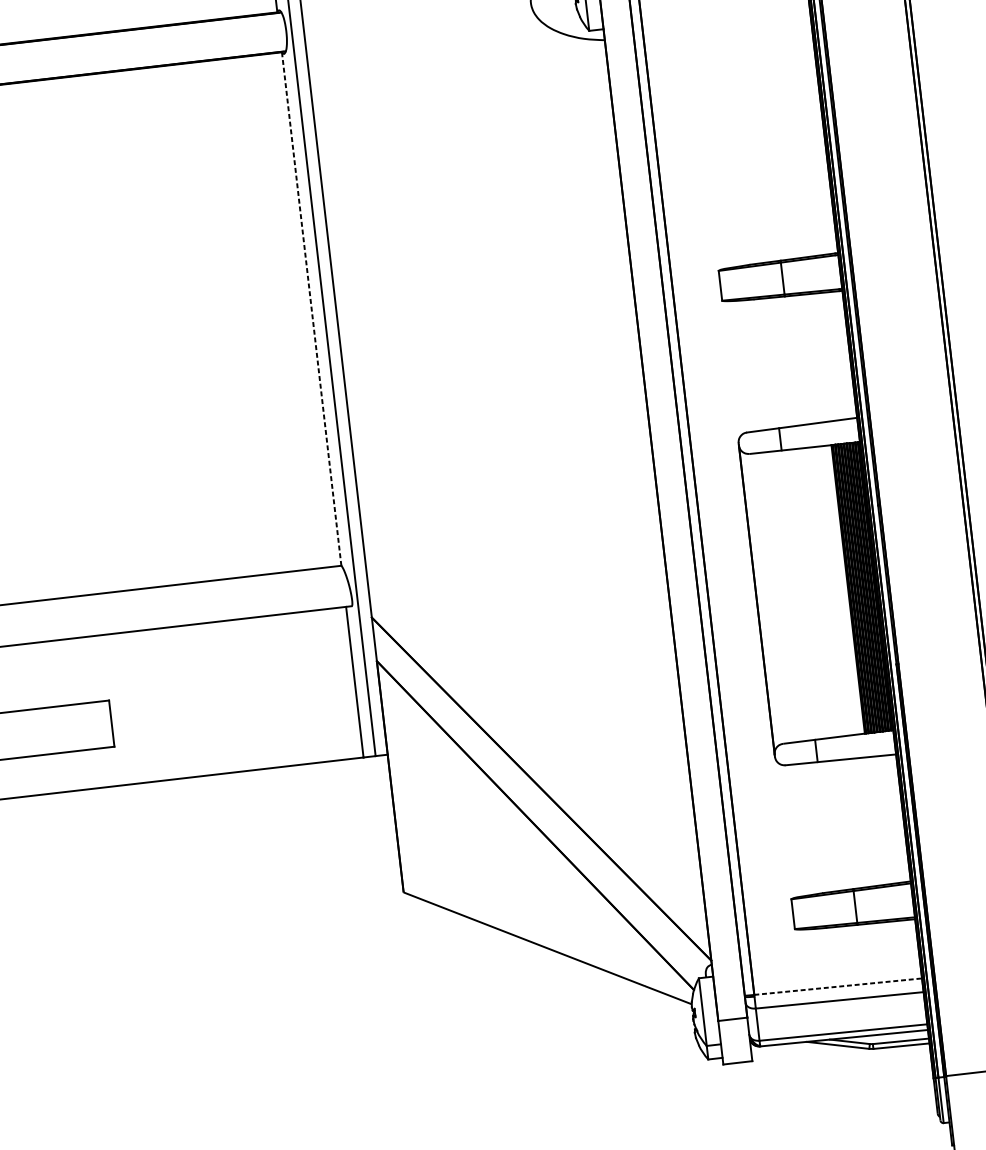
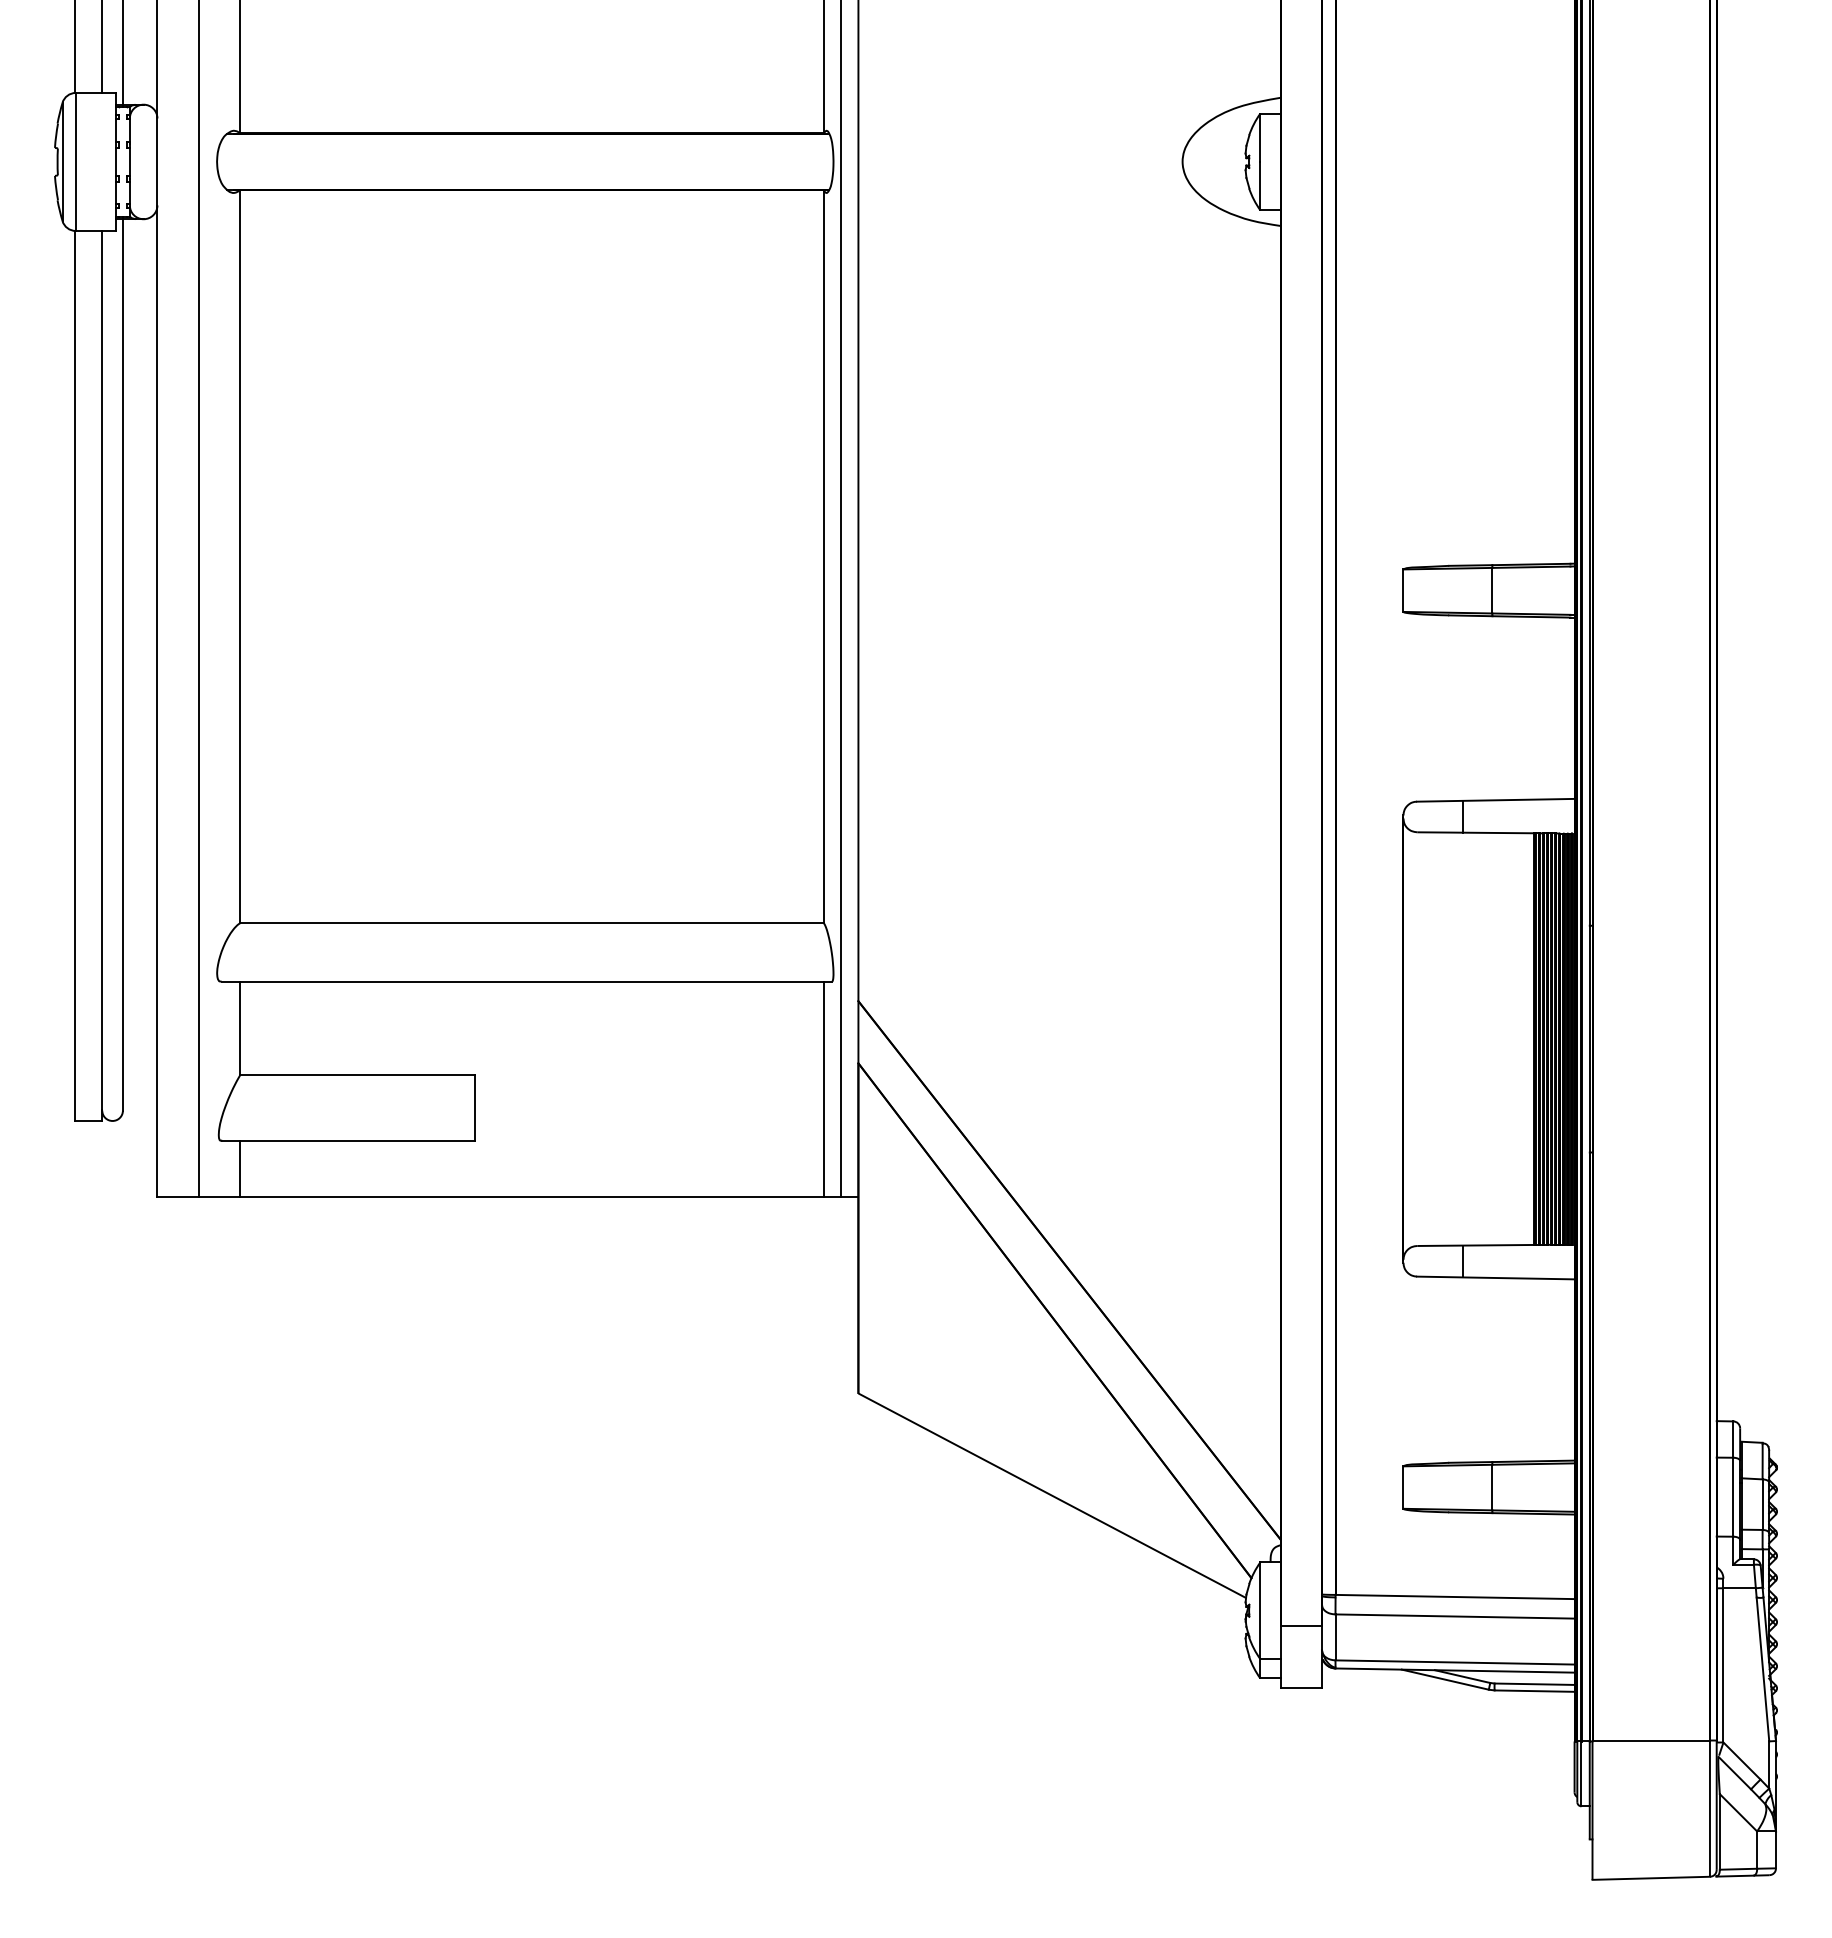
line: (311, 309) -> (823, 557), dashed -> solid
line: (838, 986) -> (1455, 1597), dashed -> solid

